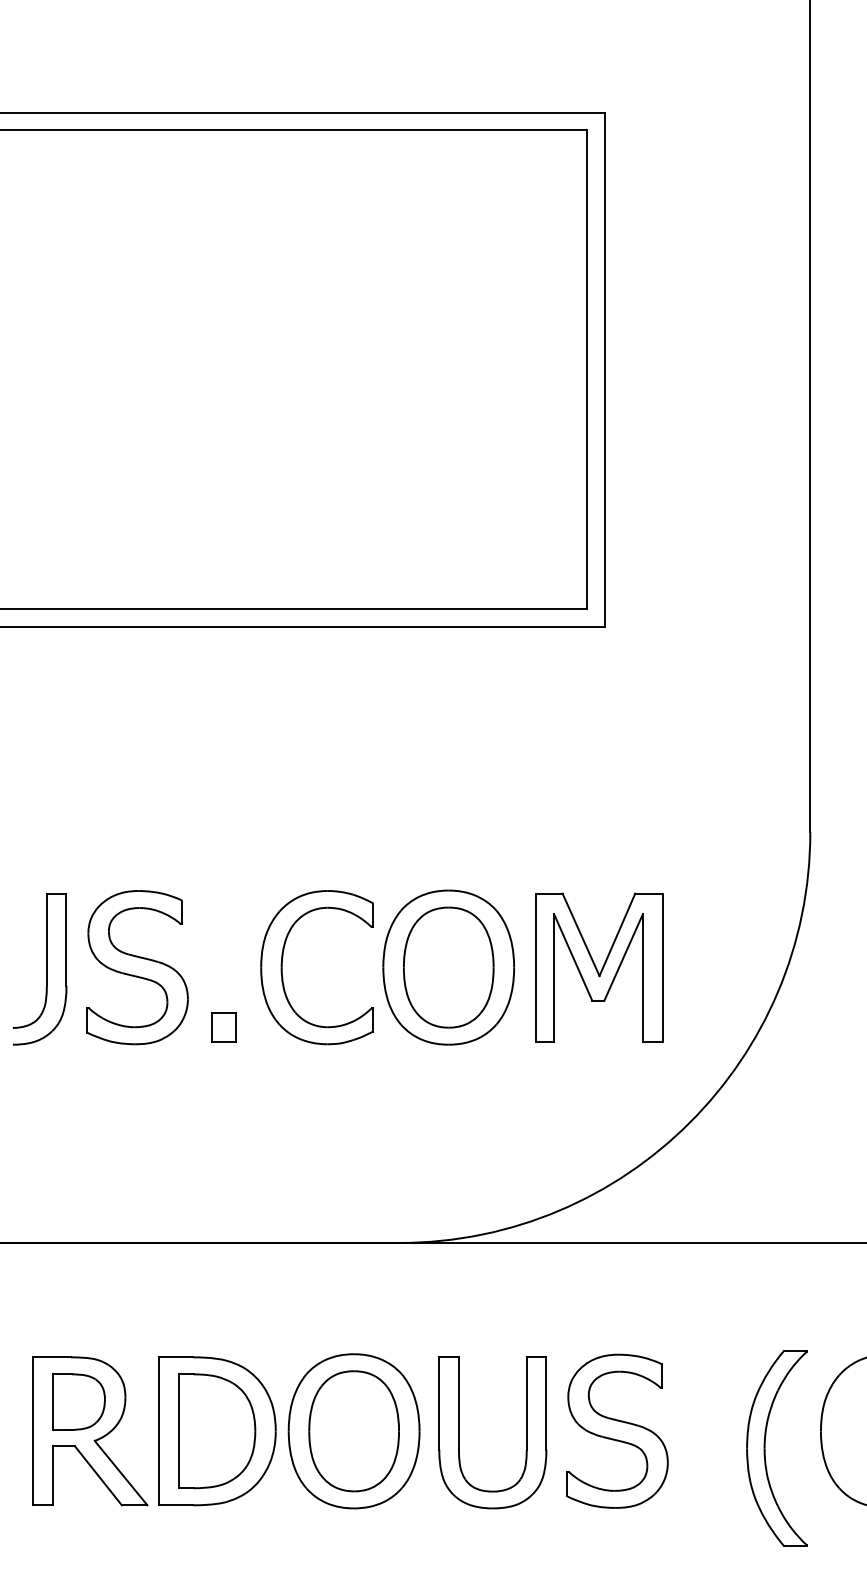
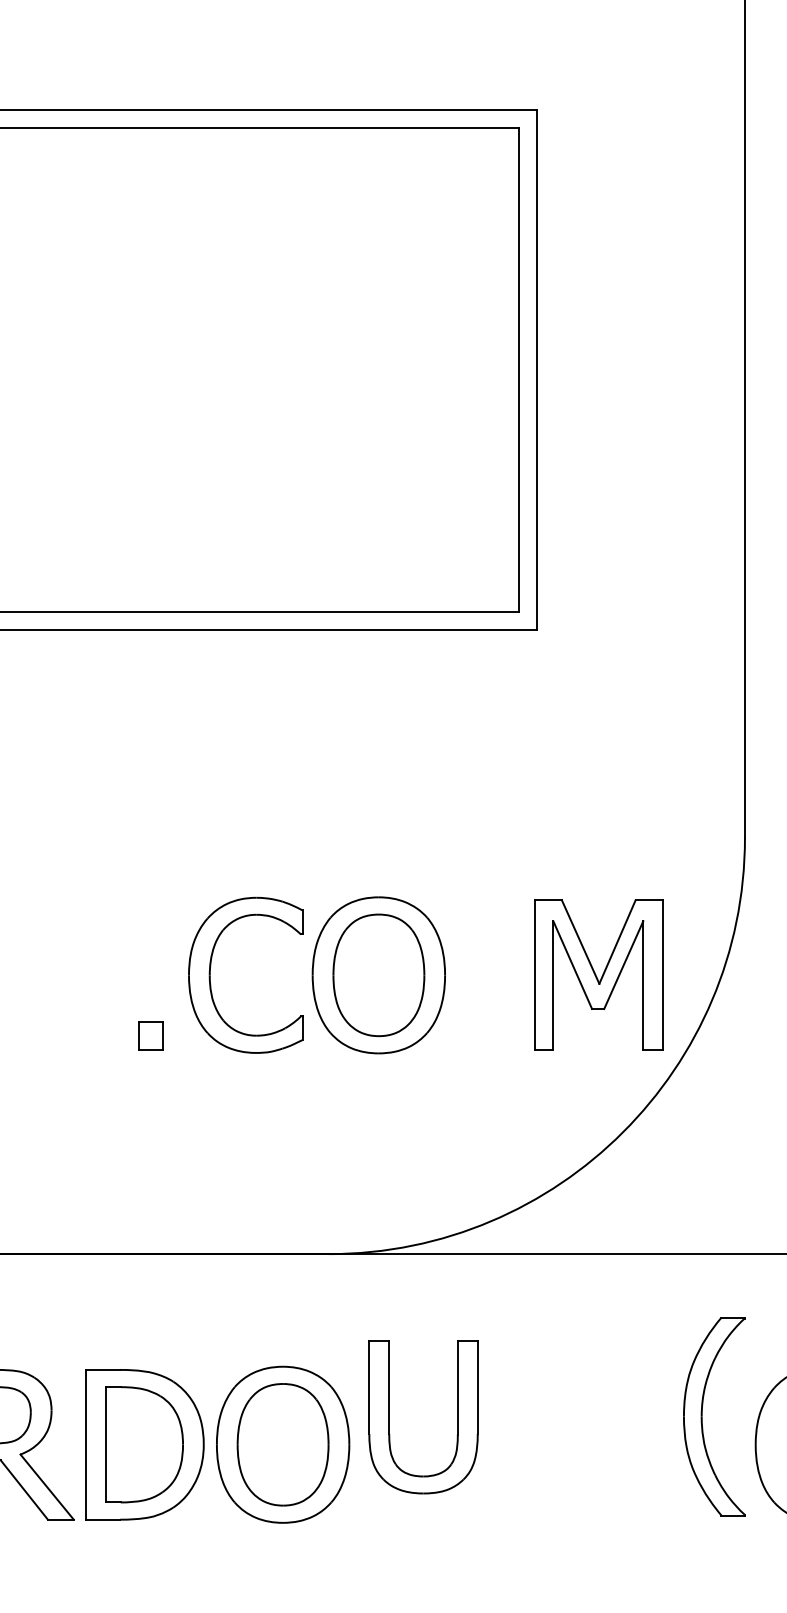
part: (137, 967) -> (63, 975), removed
part: (599, 967) -> (599, 975), moved
part: (617, 1430) -> (549, 1443), removed
part: (459, 1432) -> (389, 1416), moved
part: (765, 1448) -> (702, 1416), moved

